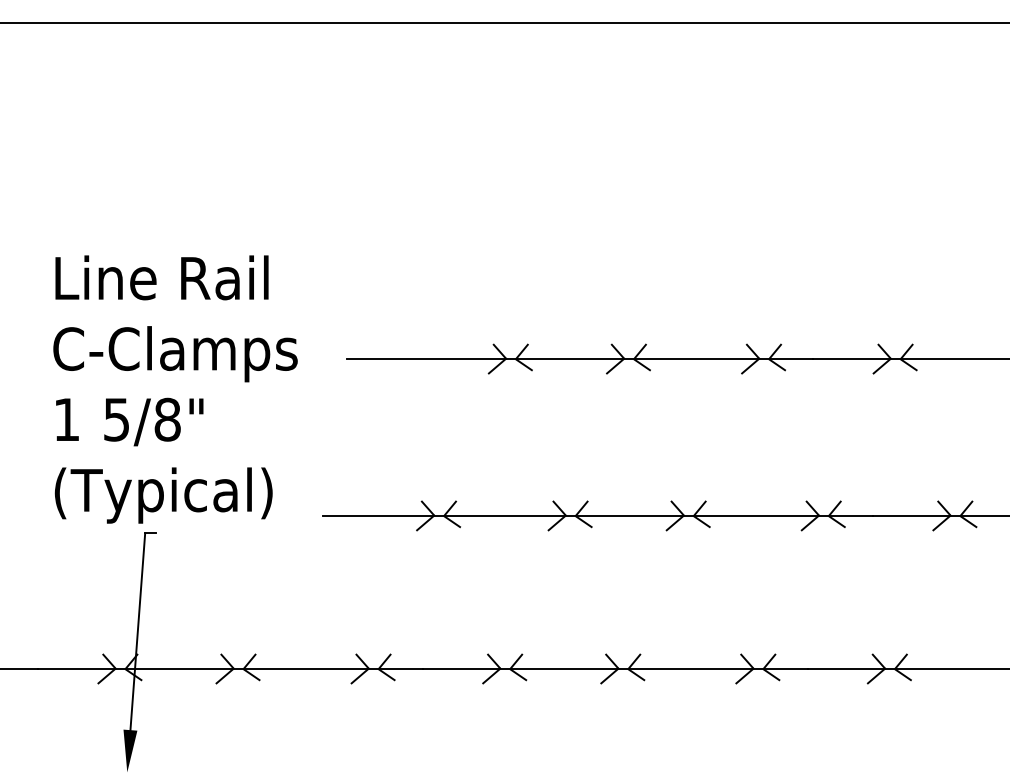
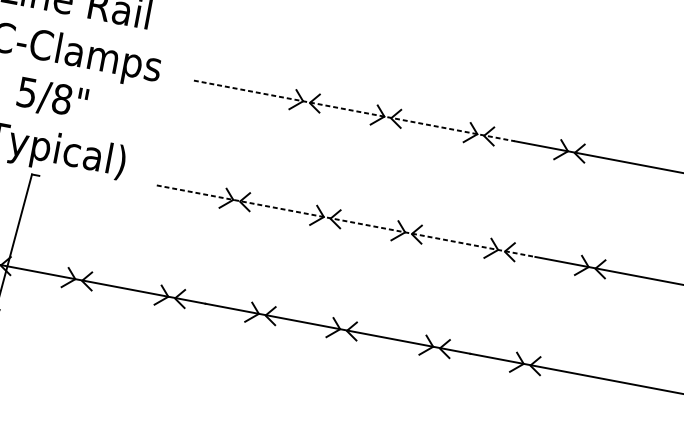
line: (580, 358) -> (354, 110), solid -> dashed
line: (598, 515) -> (346, 221), solid -> dashed

